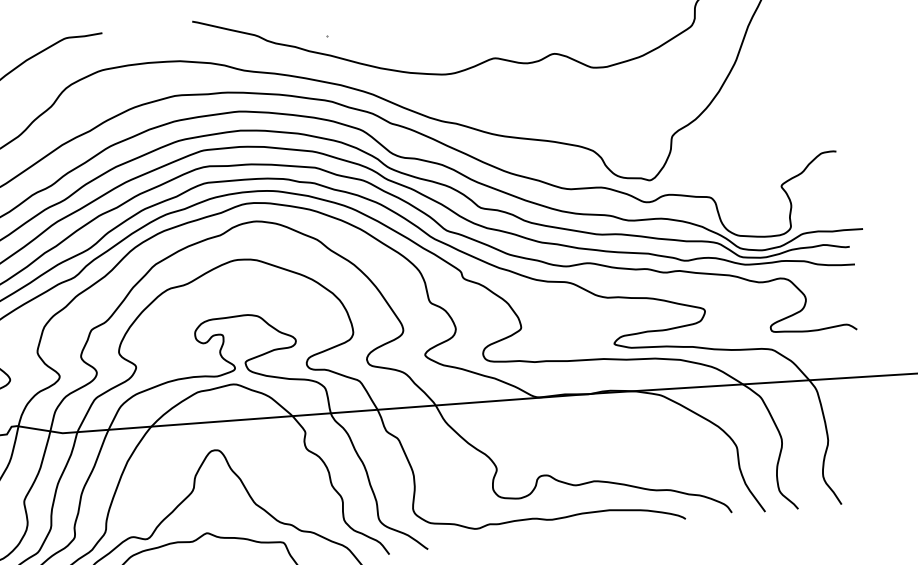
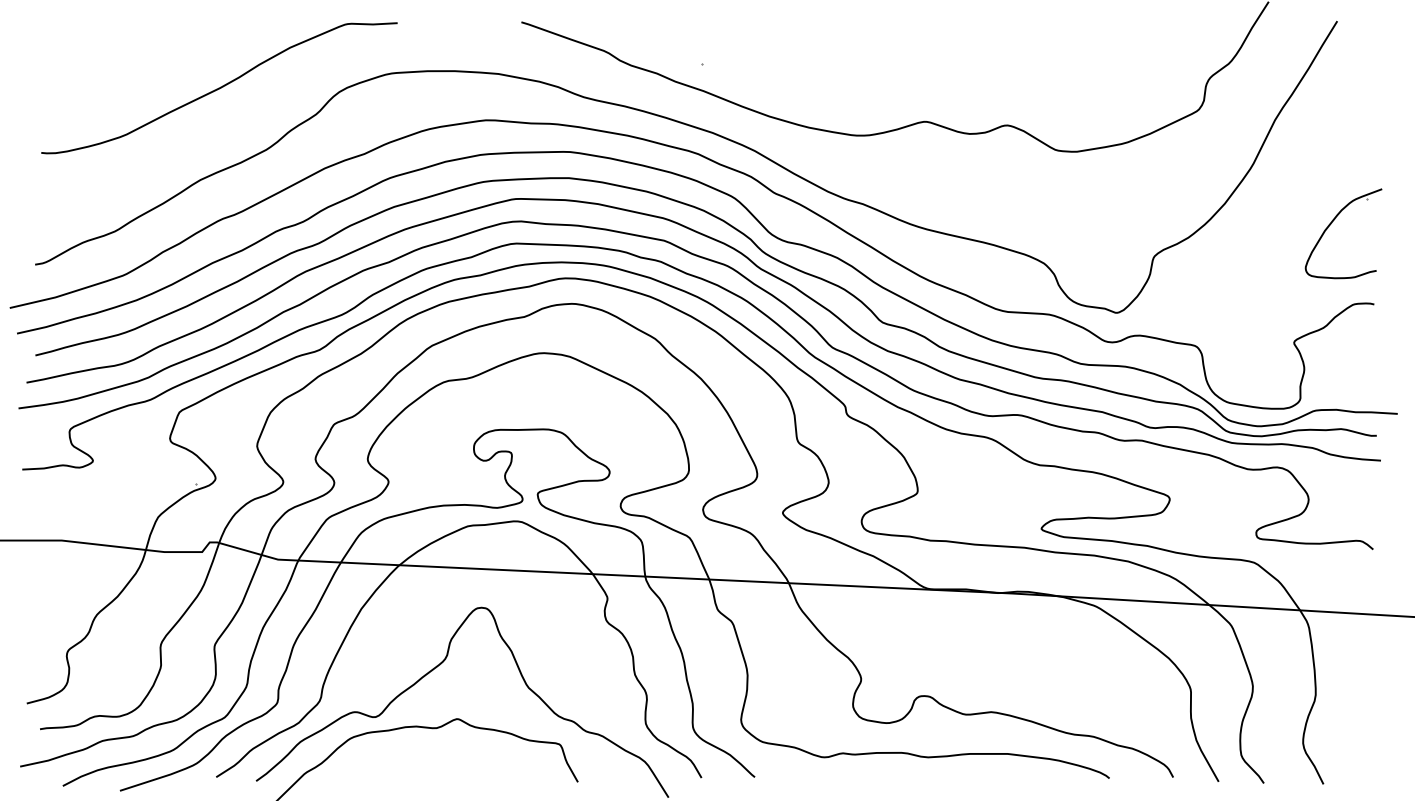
part: (798, 97) -> (1331, 224), added

